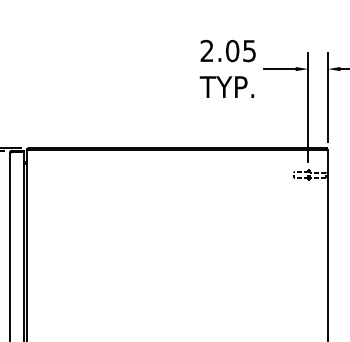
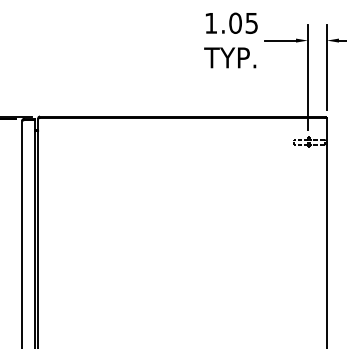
text: (206, 50) -> (210, 22), 2.05 -> 1.05

